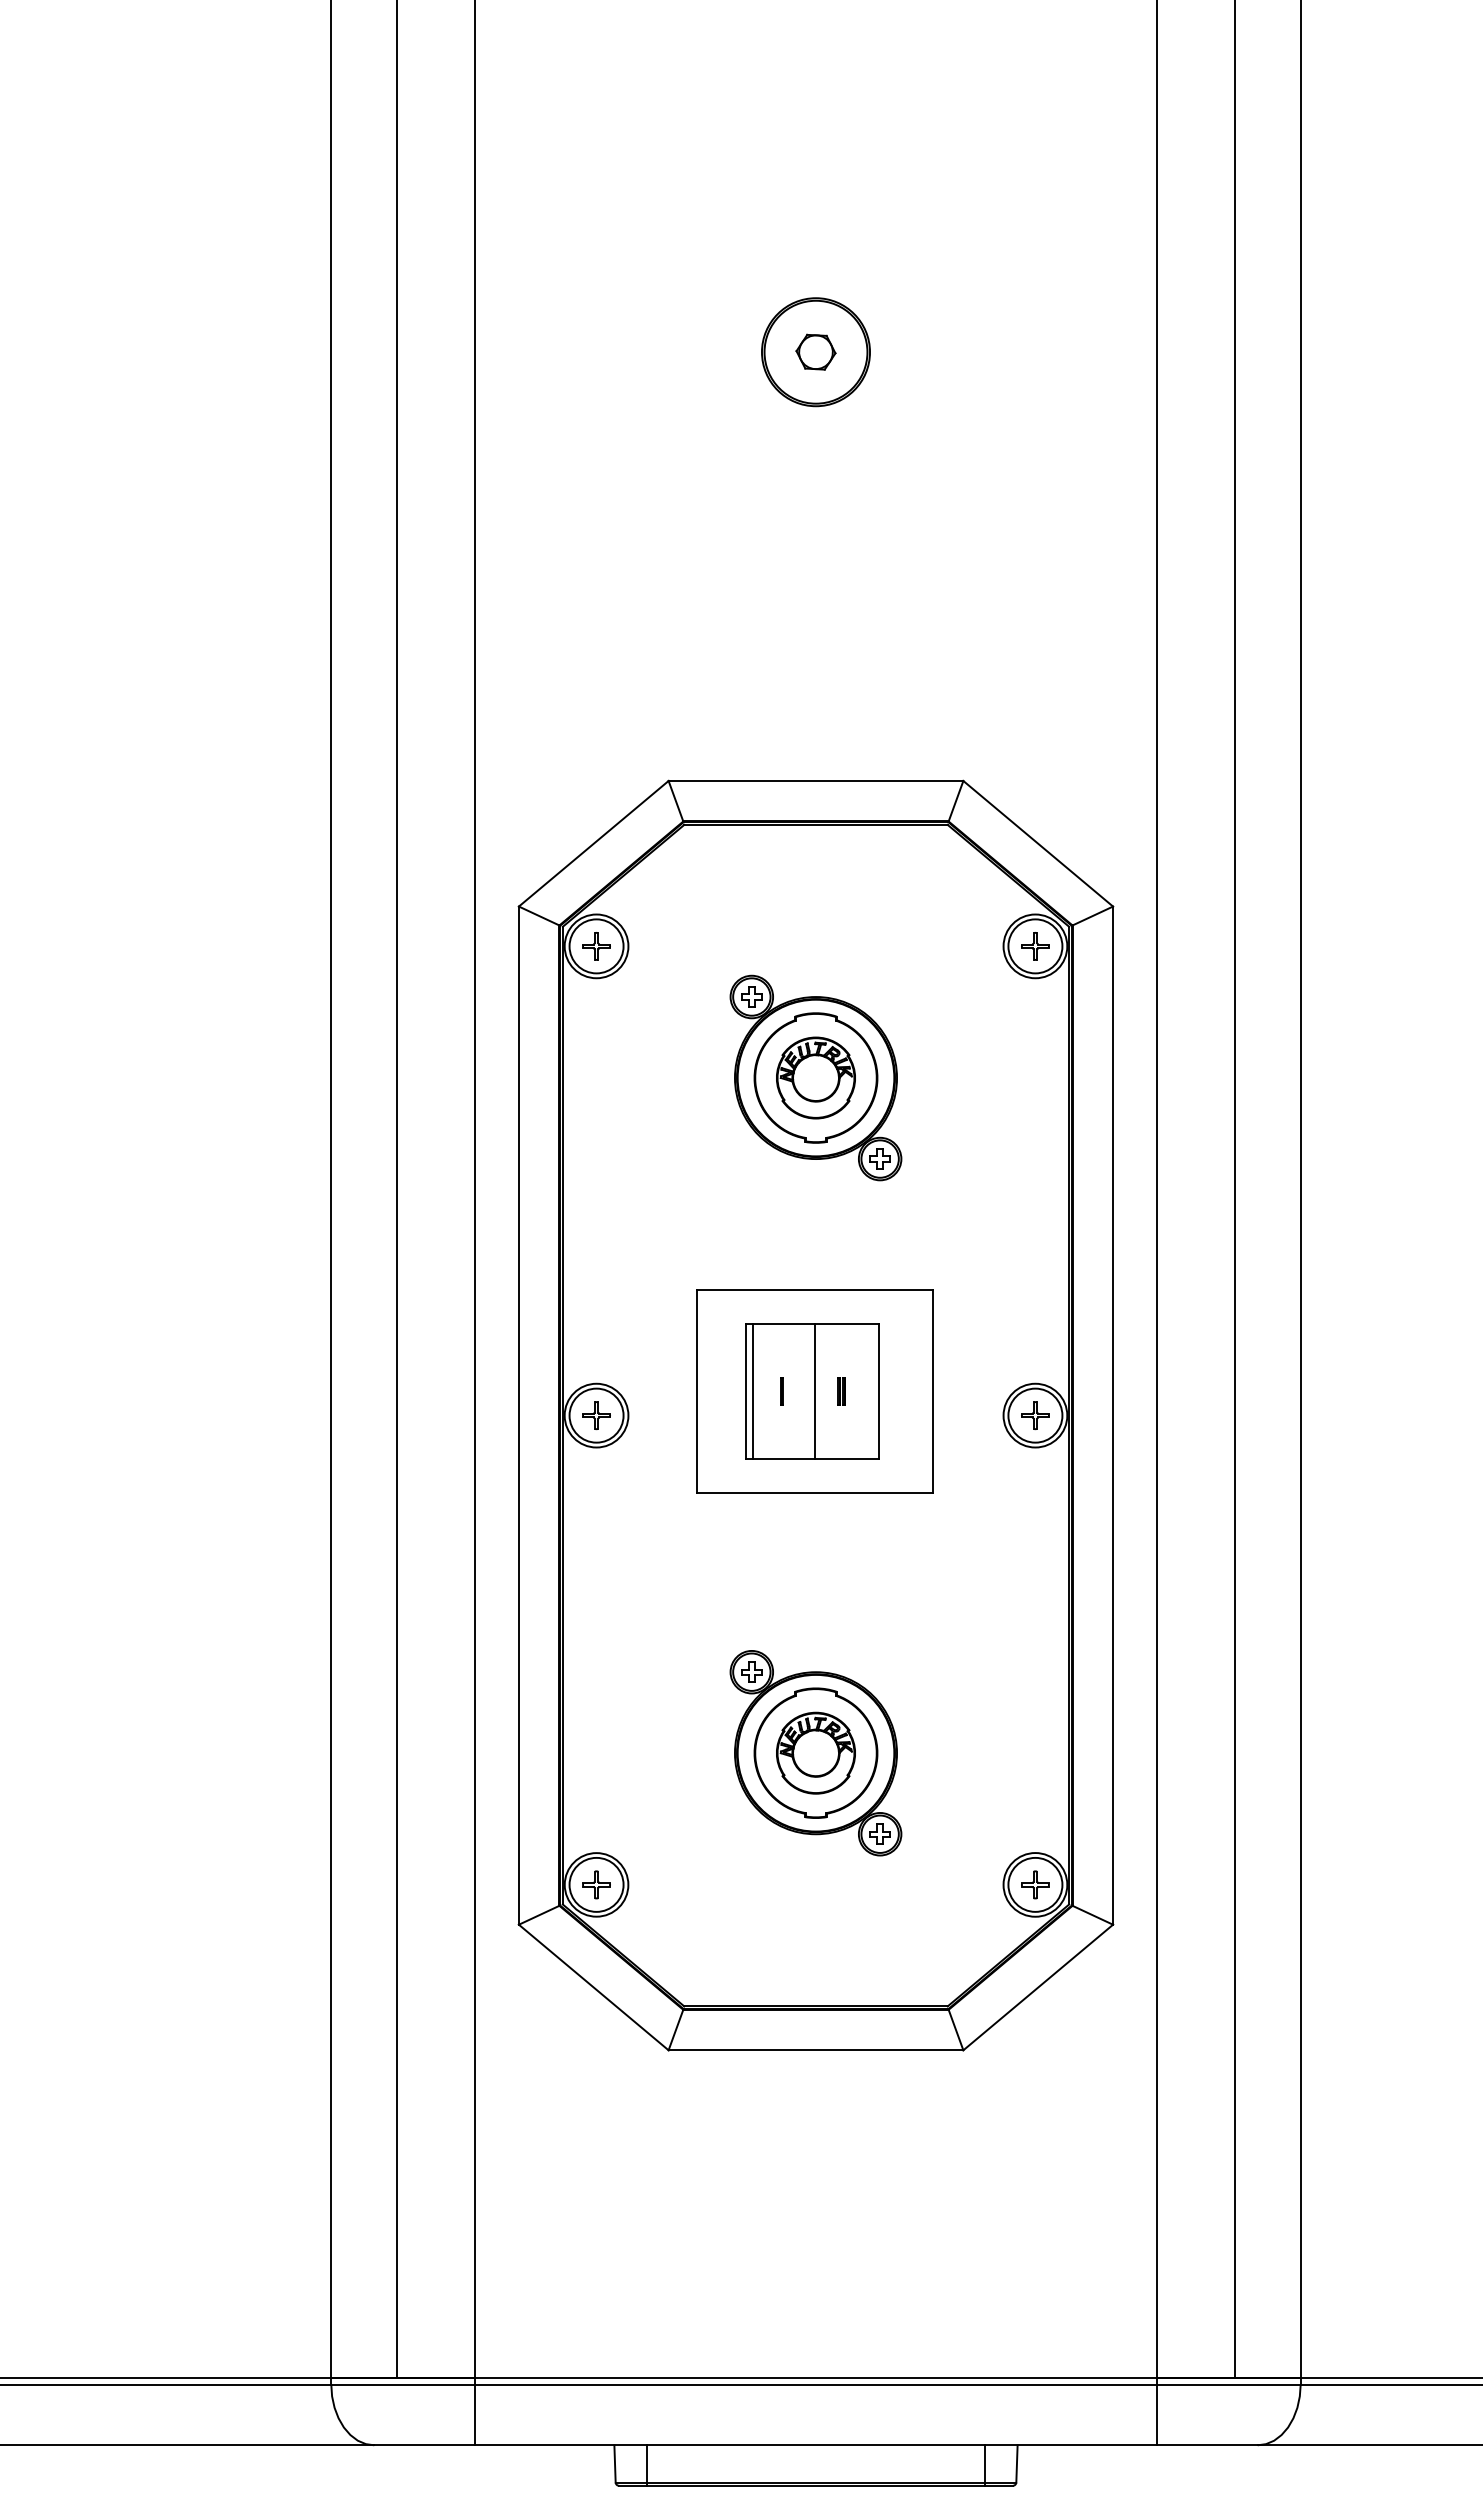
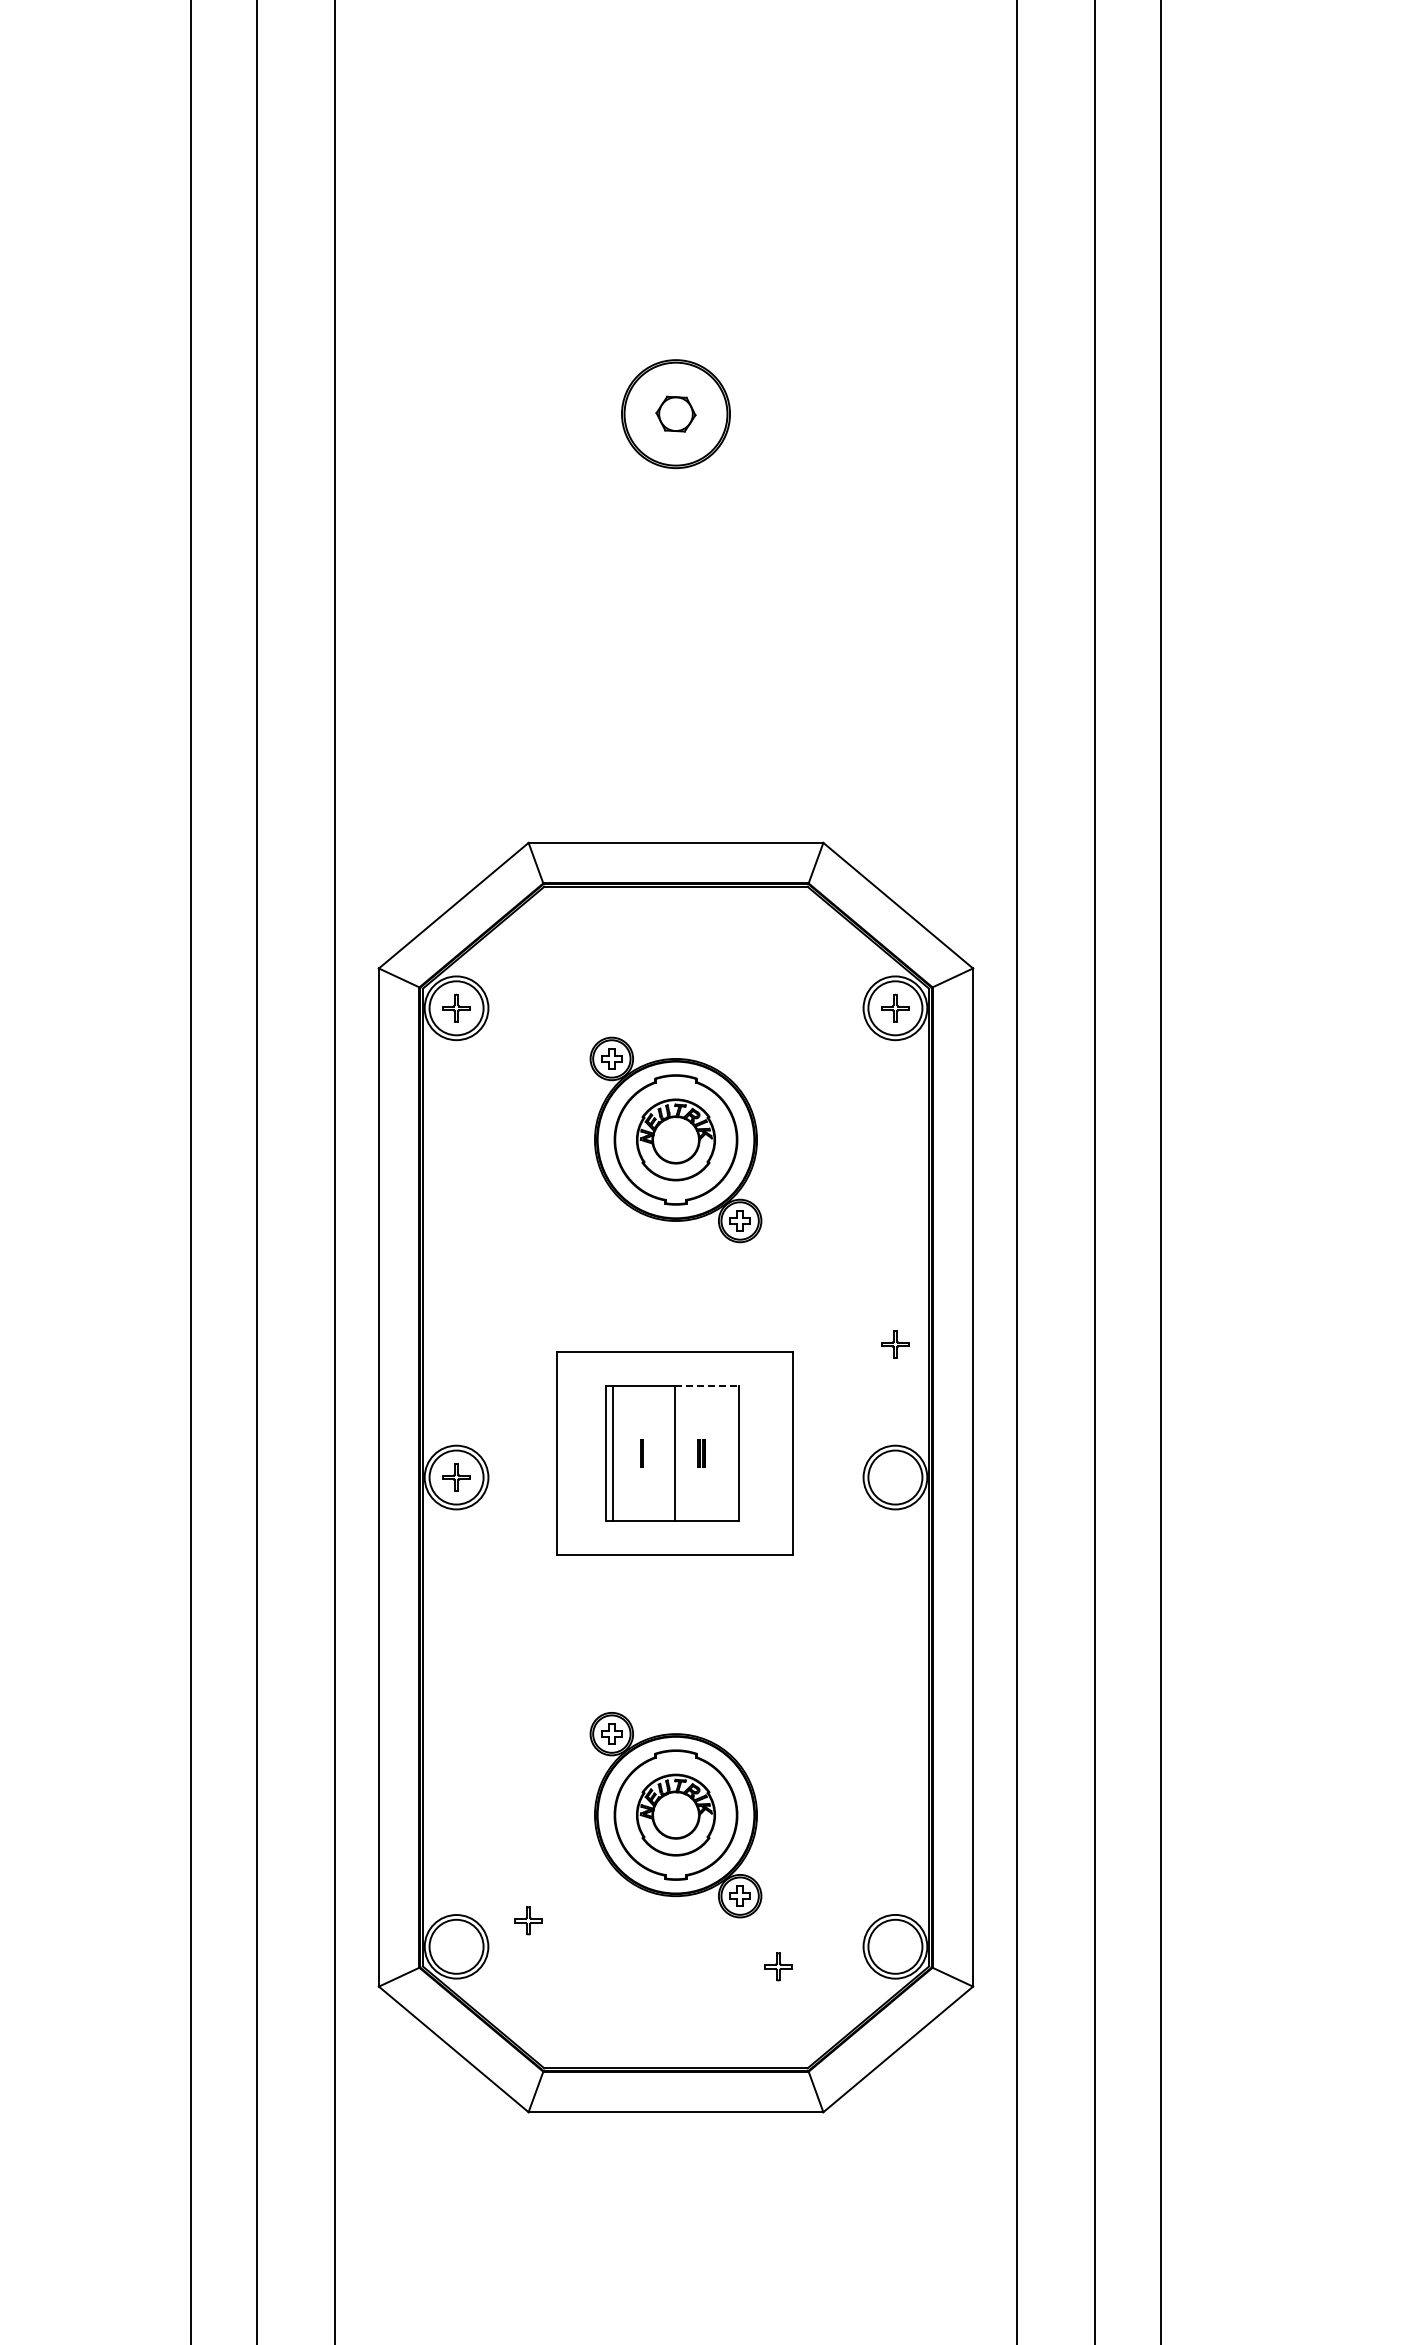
line: (847, 1324) -> (707, 1386), solid -> dashed
part: (1035, 1415) -> (895, 1344), moved
part: (596, 1884) -> (528, 1920), moved
part: (1035, 1884) -> (778, 1966), moved

